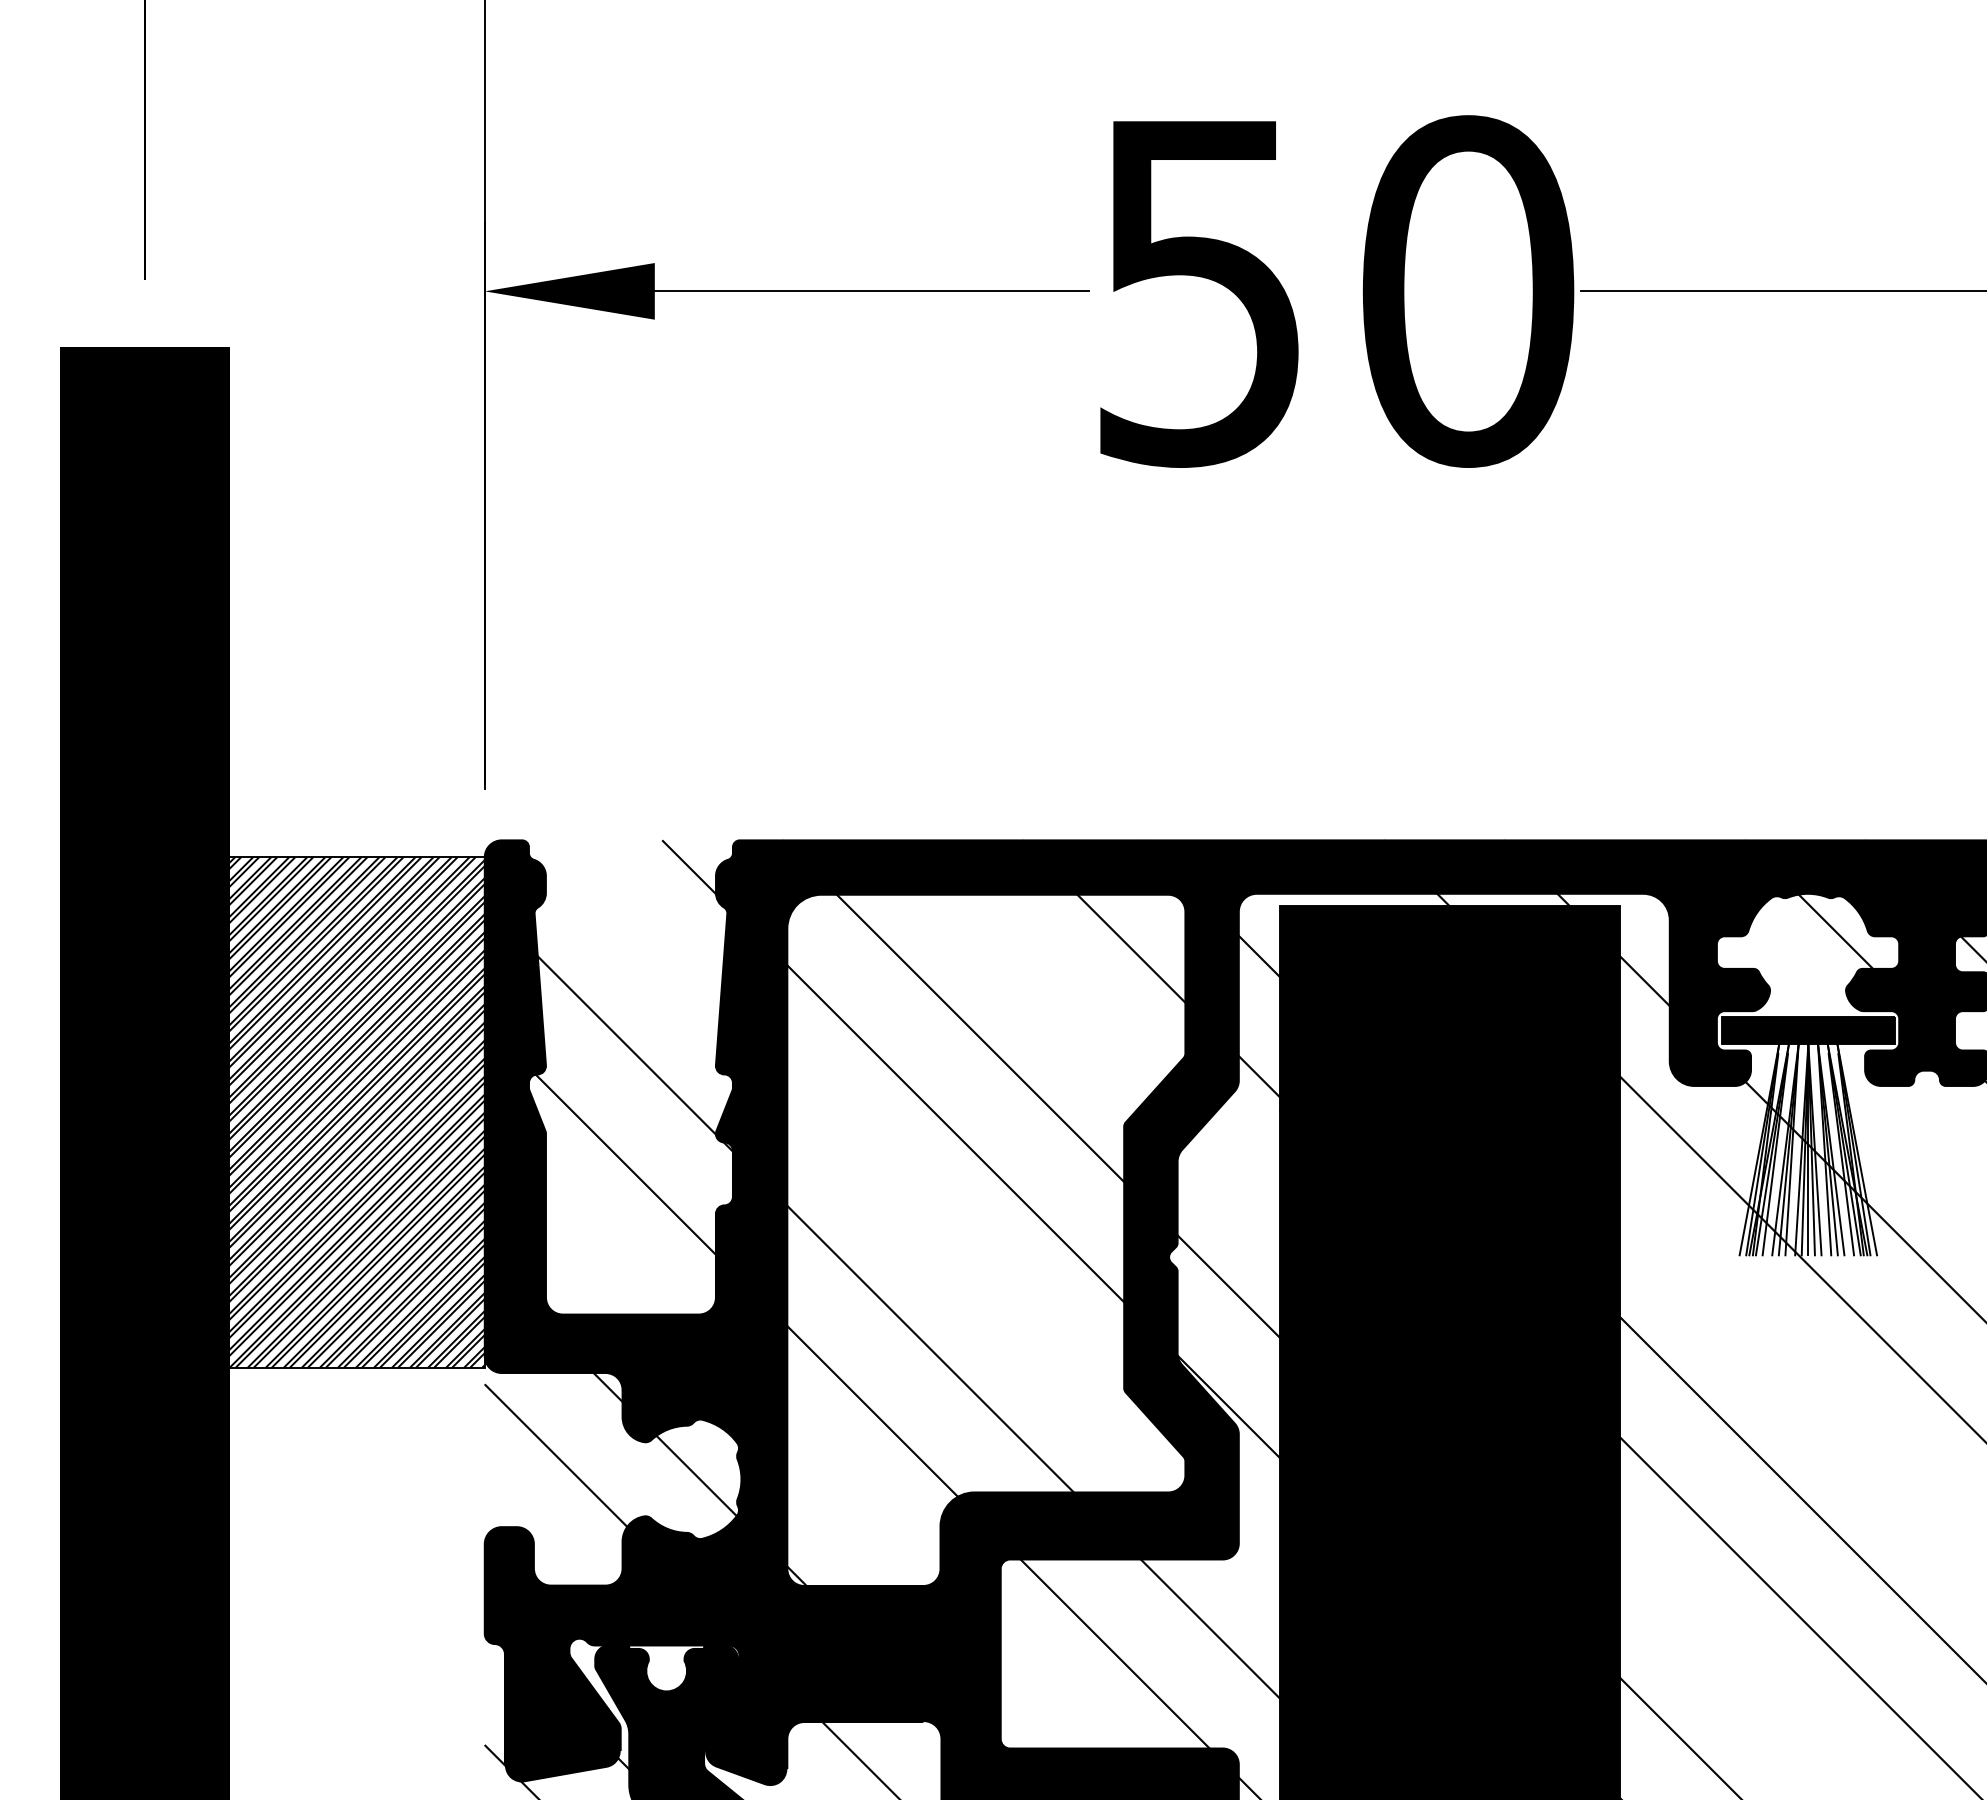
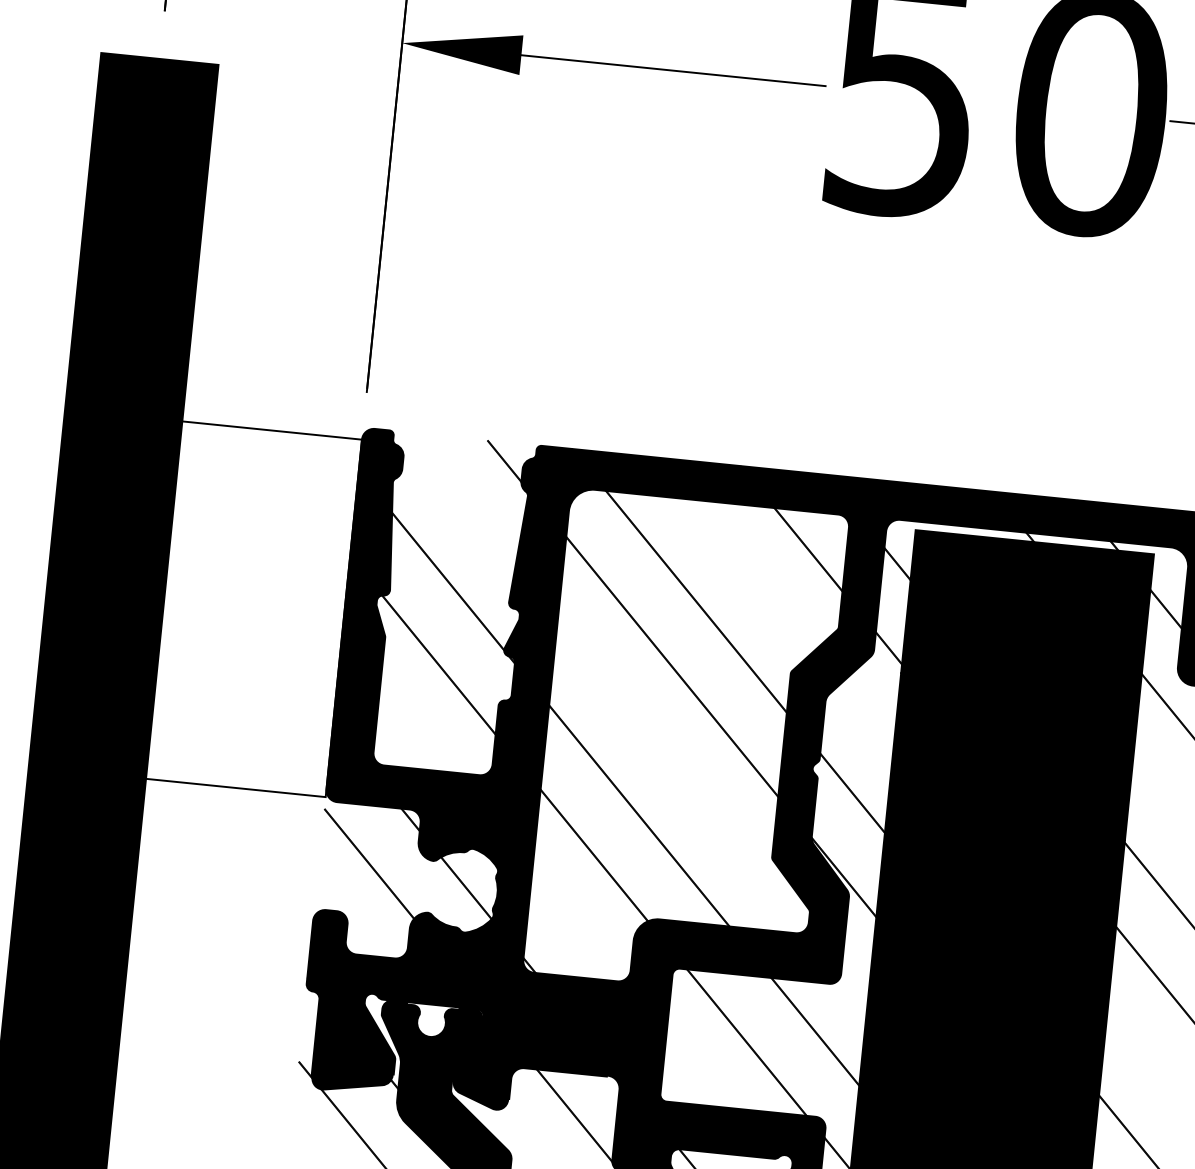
hatch: (314, 1112) -> (224, 606), removed

